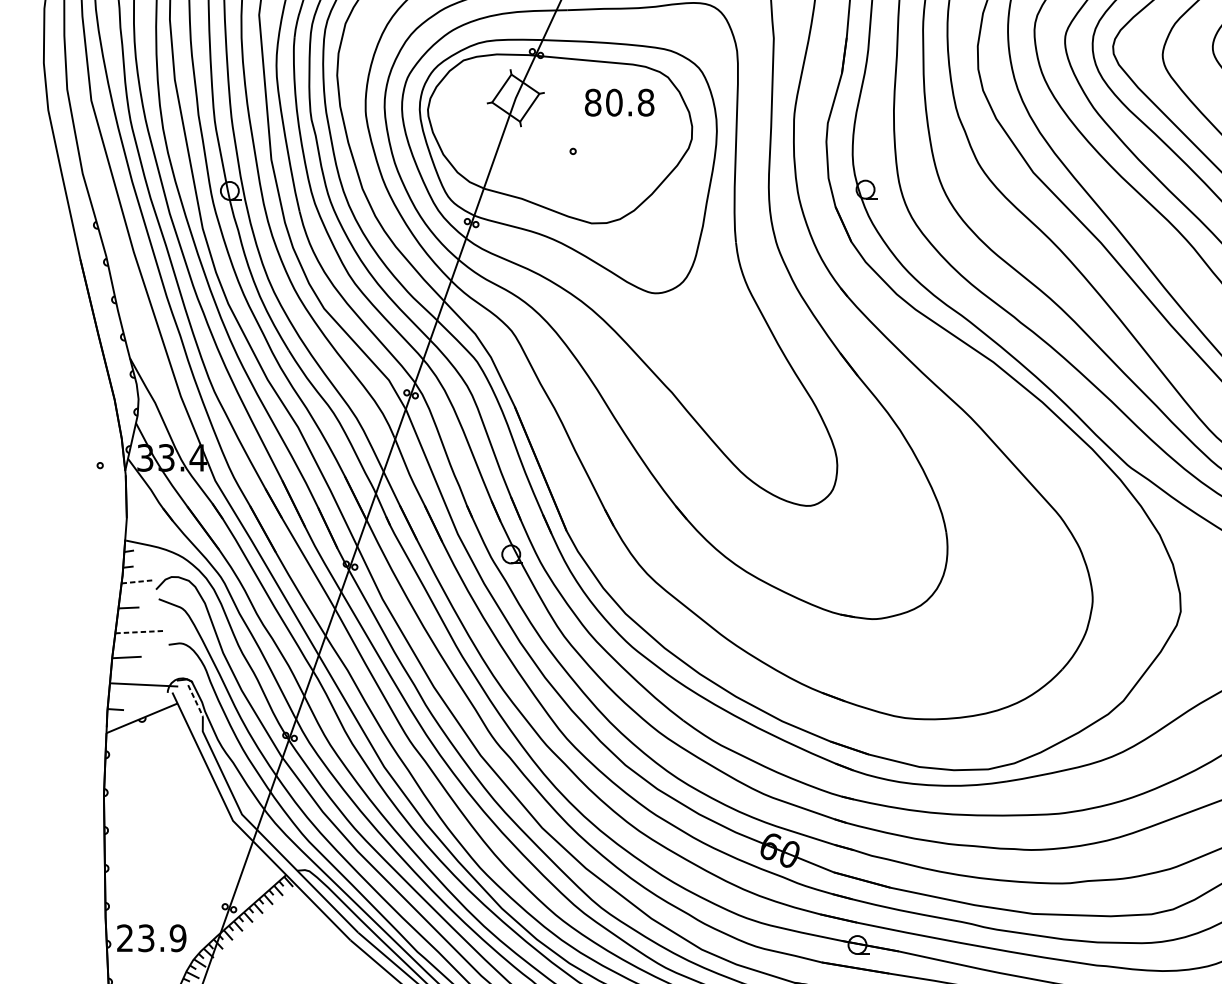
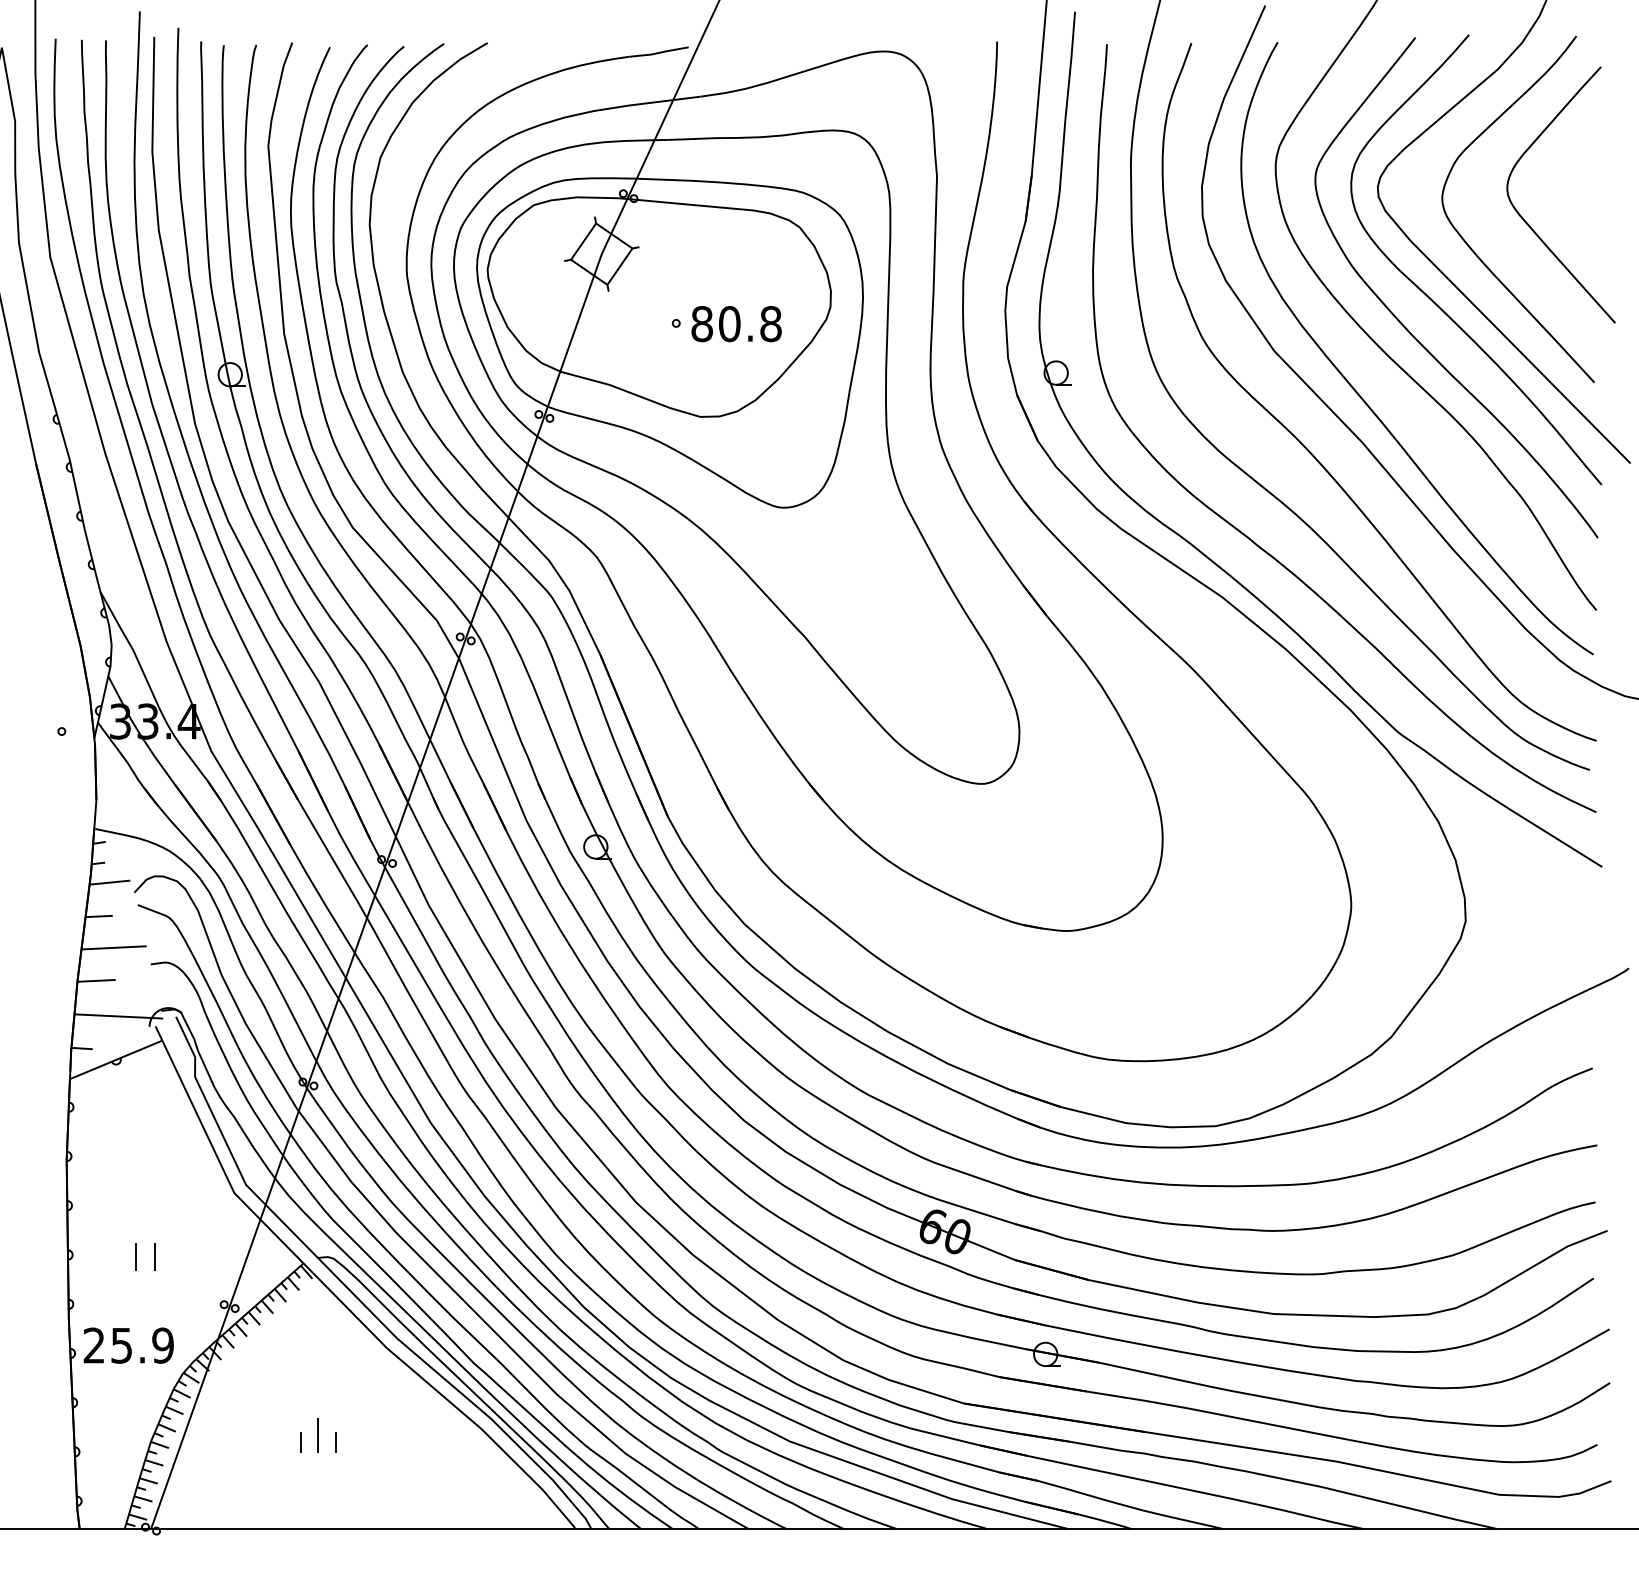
text: (619, 103) -> (736, 324), moved
line: (137, 581) -> (110, 882), dashed -> solid
line: (140, 631) -> (114, 947), dashed -> solid
line: (195, 701) -> (185, 1037), dashed -> solid
part: (157, 869) -> (136, 1256), added
text: (146, 938) -> (121, 1345), 23.9 -> 25.9

